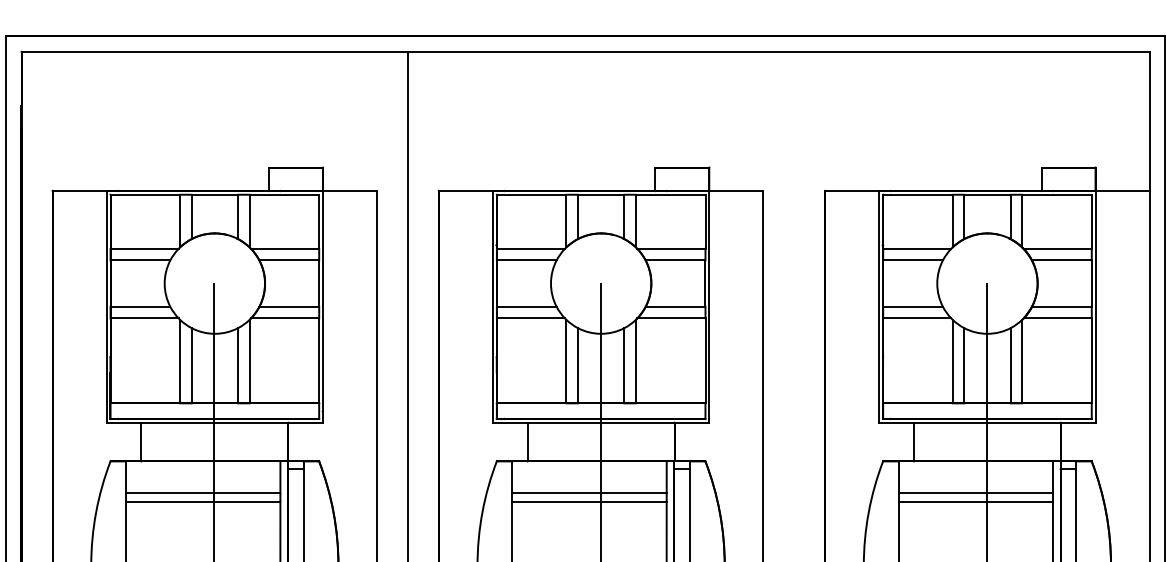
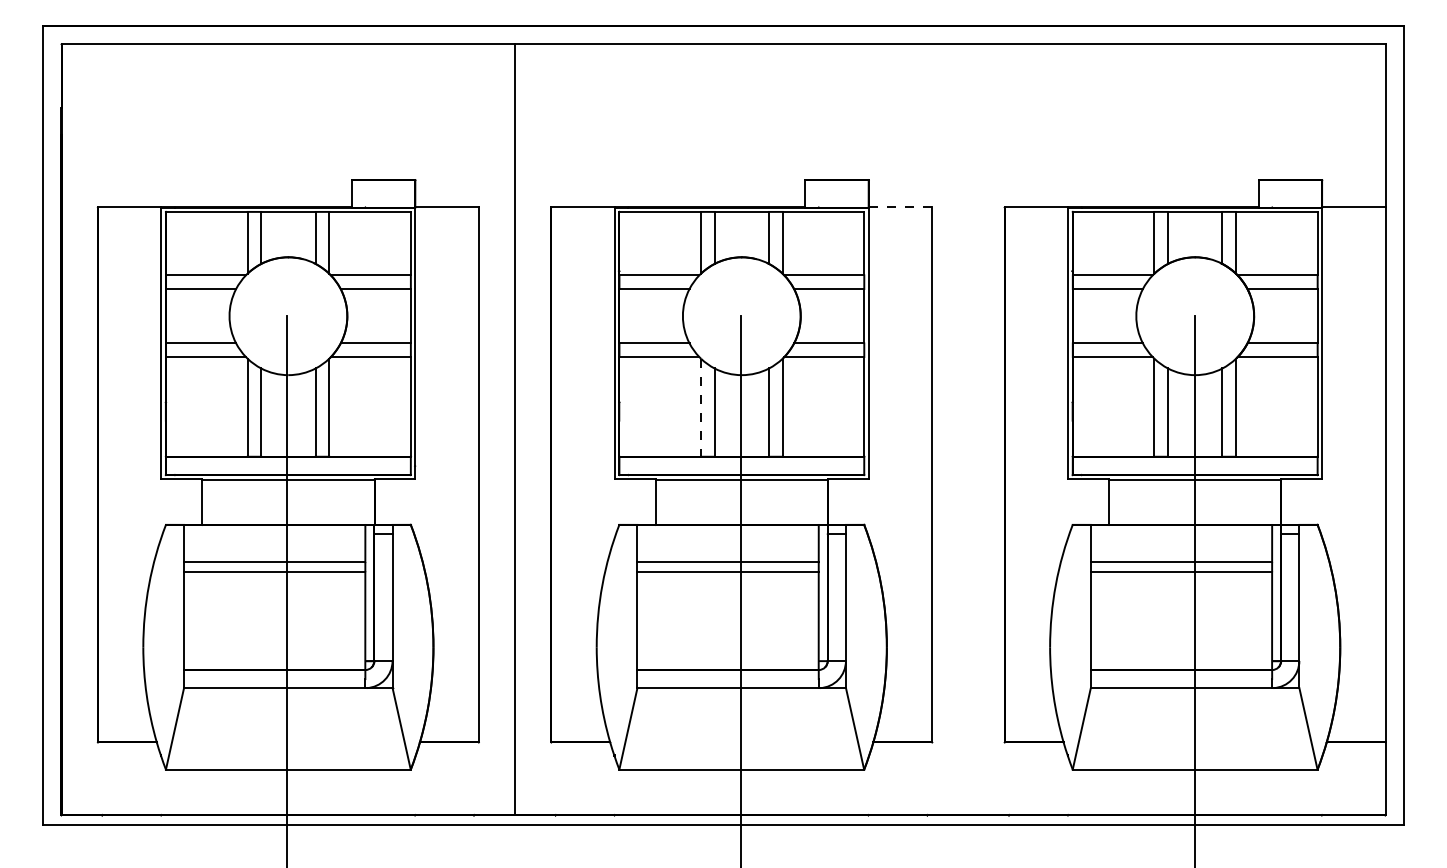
line: (736, 190) -> (900, 207), solid -> dashed
line: (566, 362) -> (701, 408), solid -> dashed

